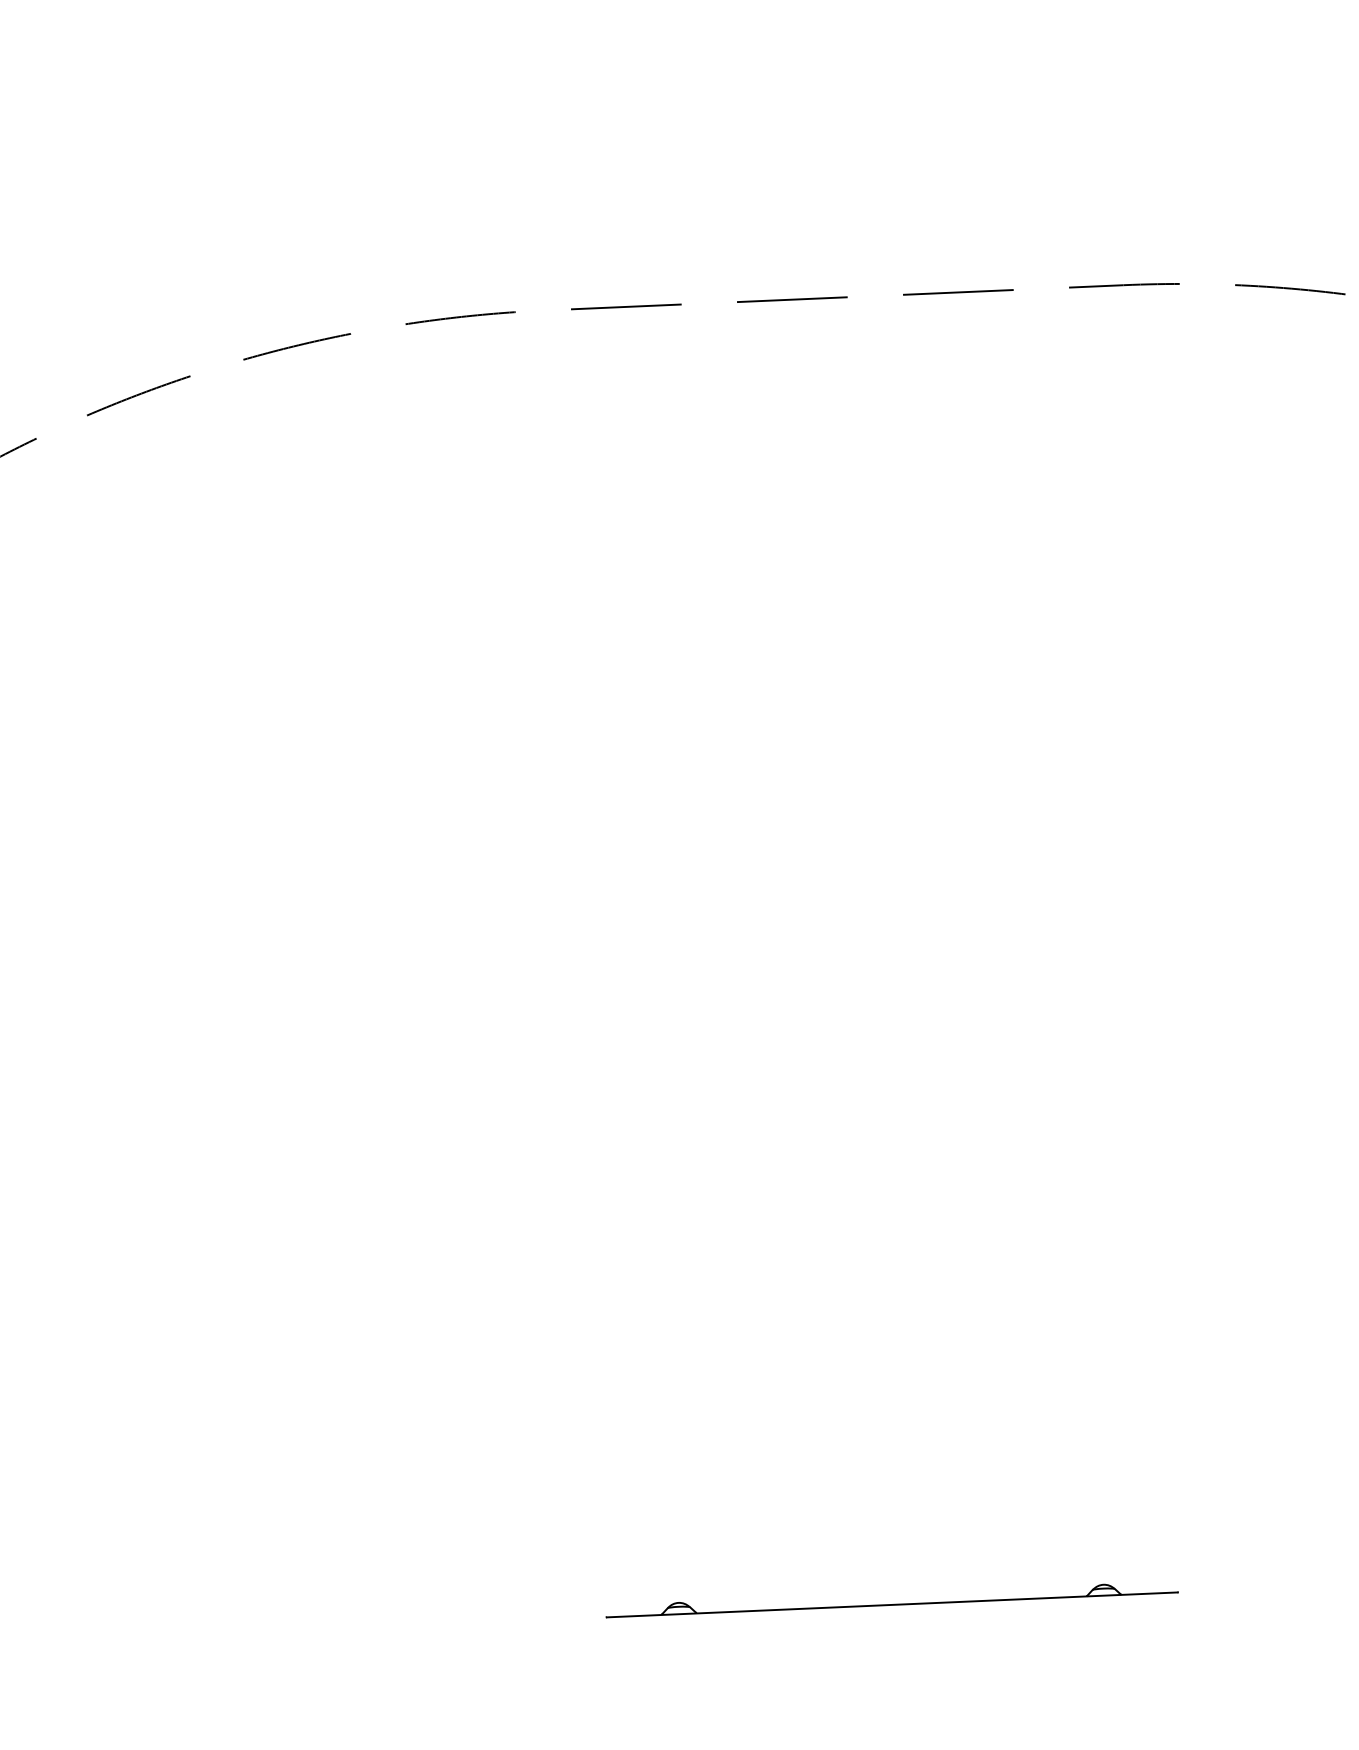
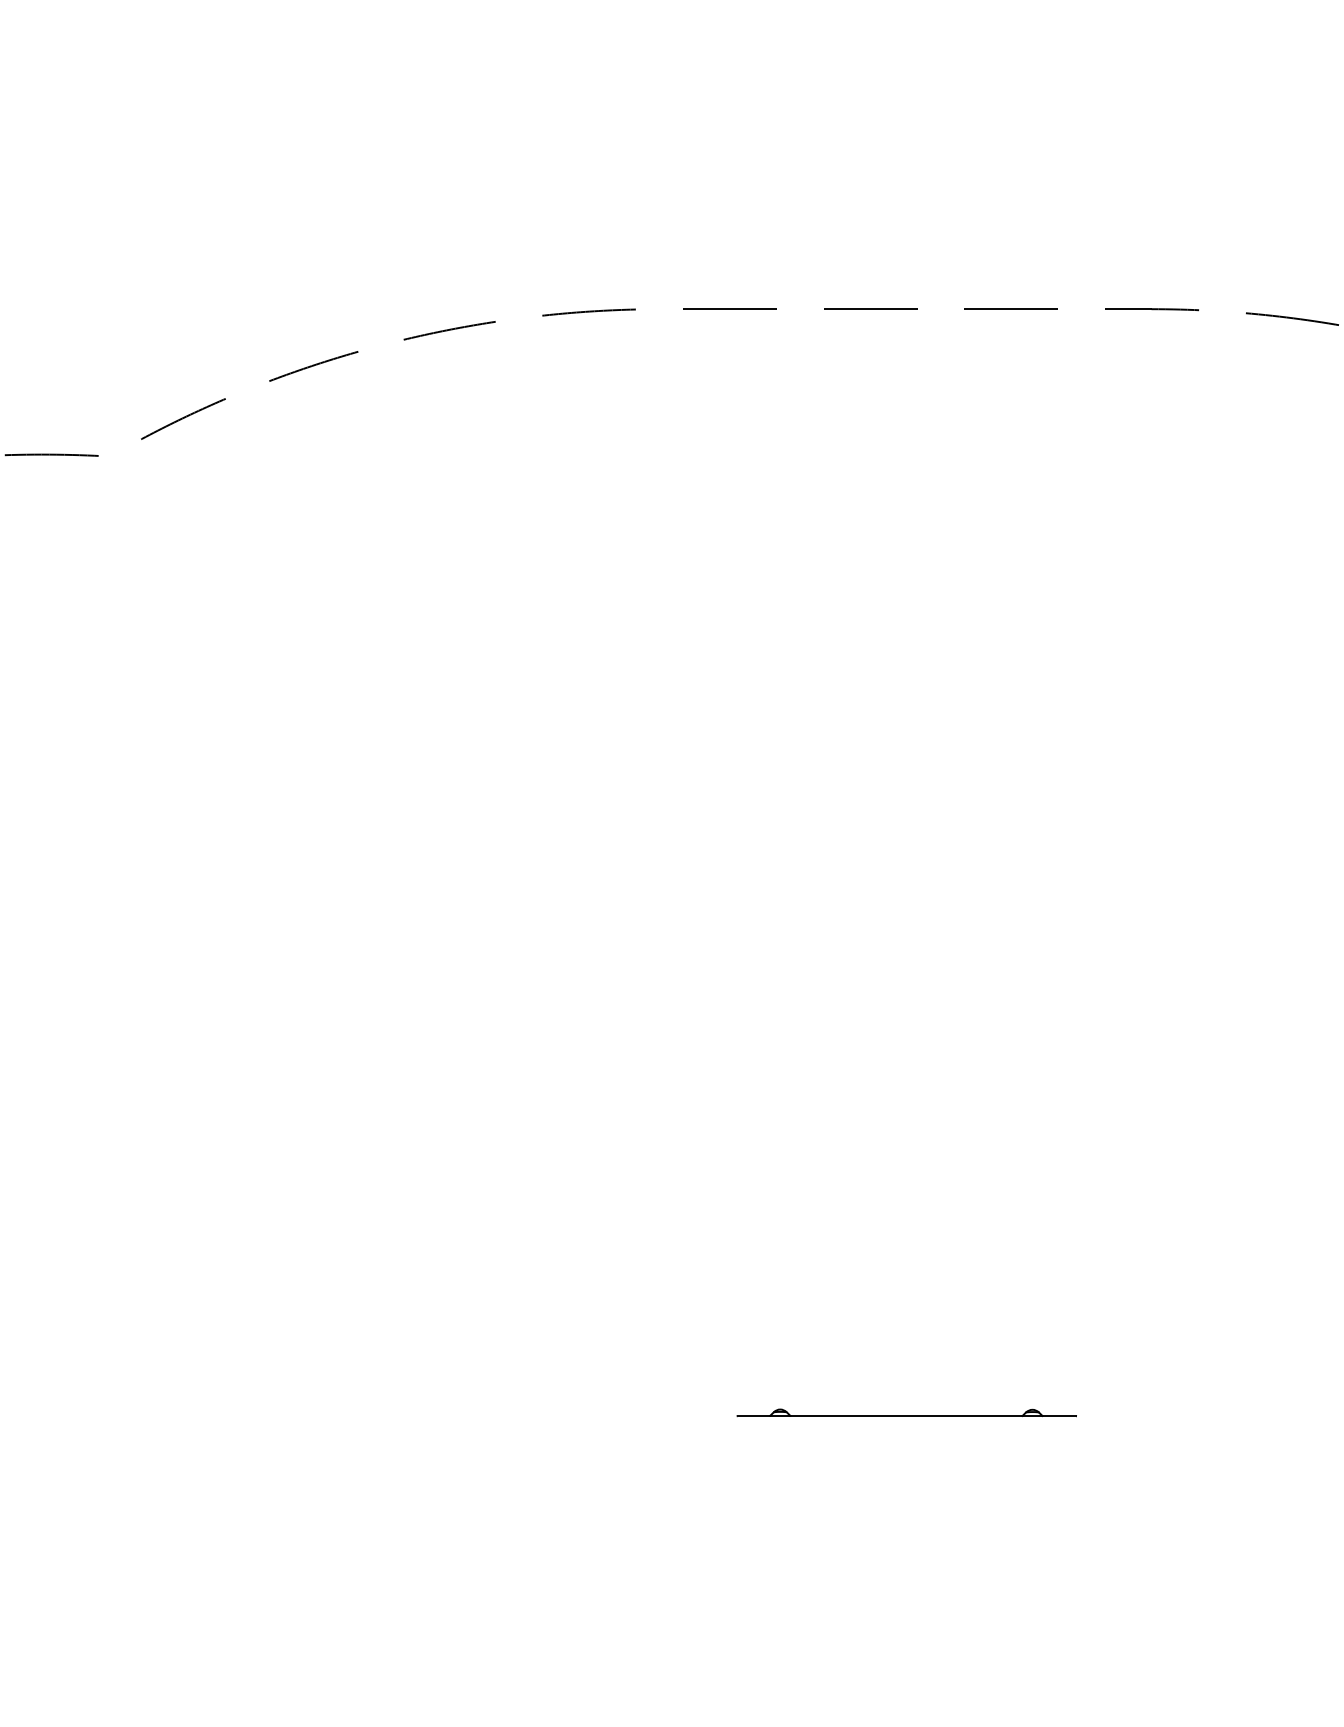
part: (891, 1598) -> (906, 1412), size x0.7

